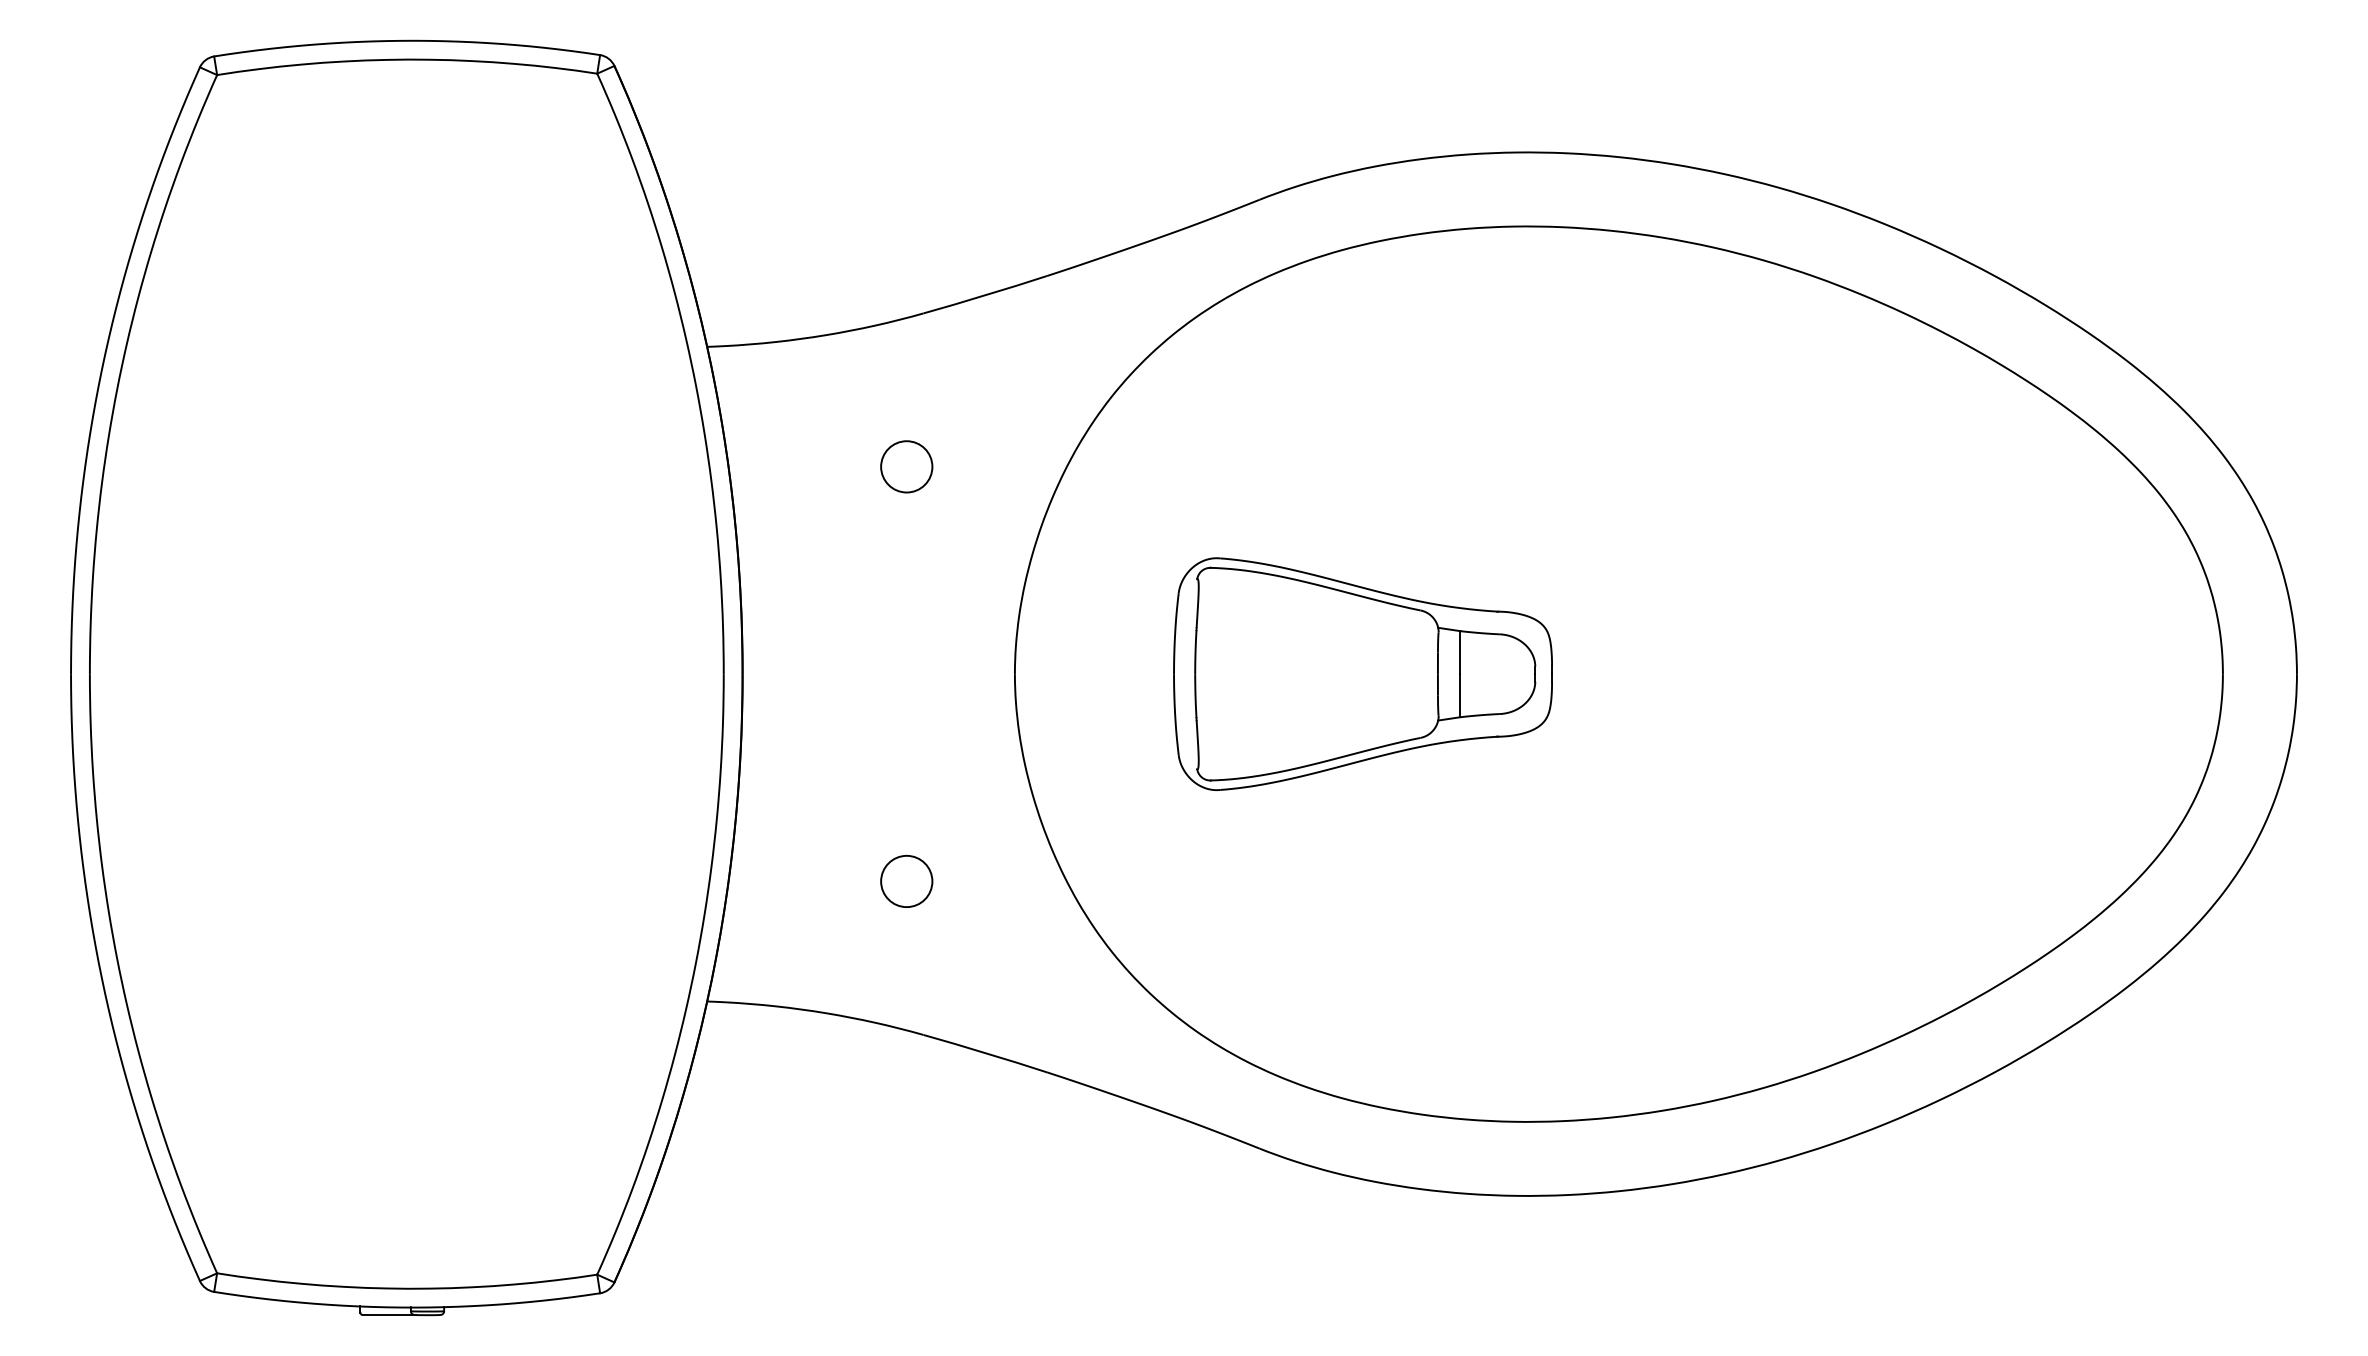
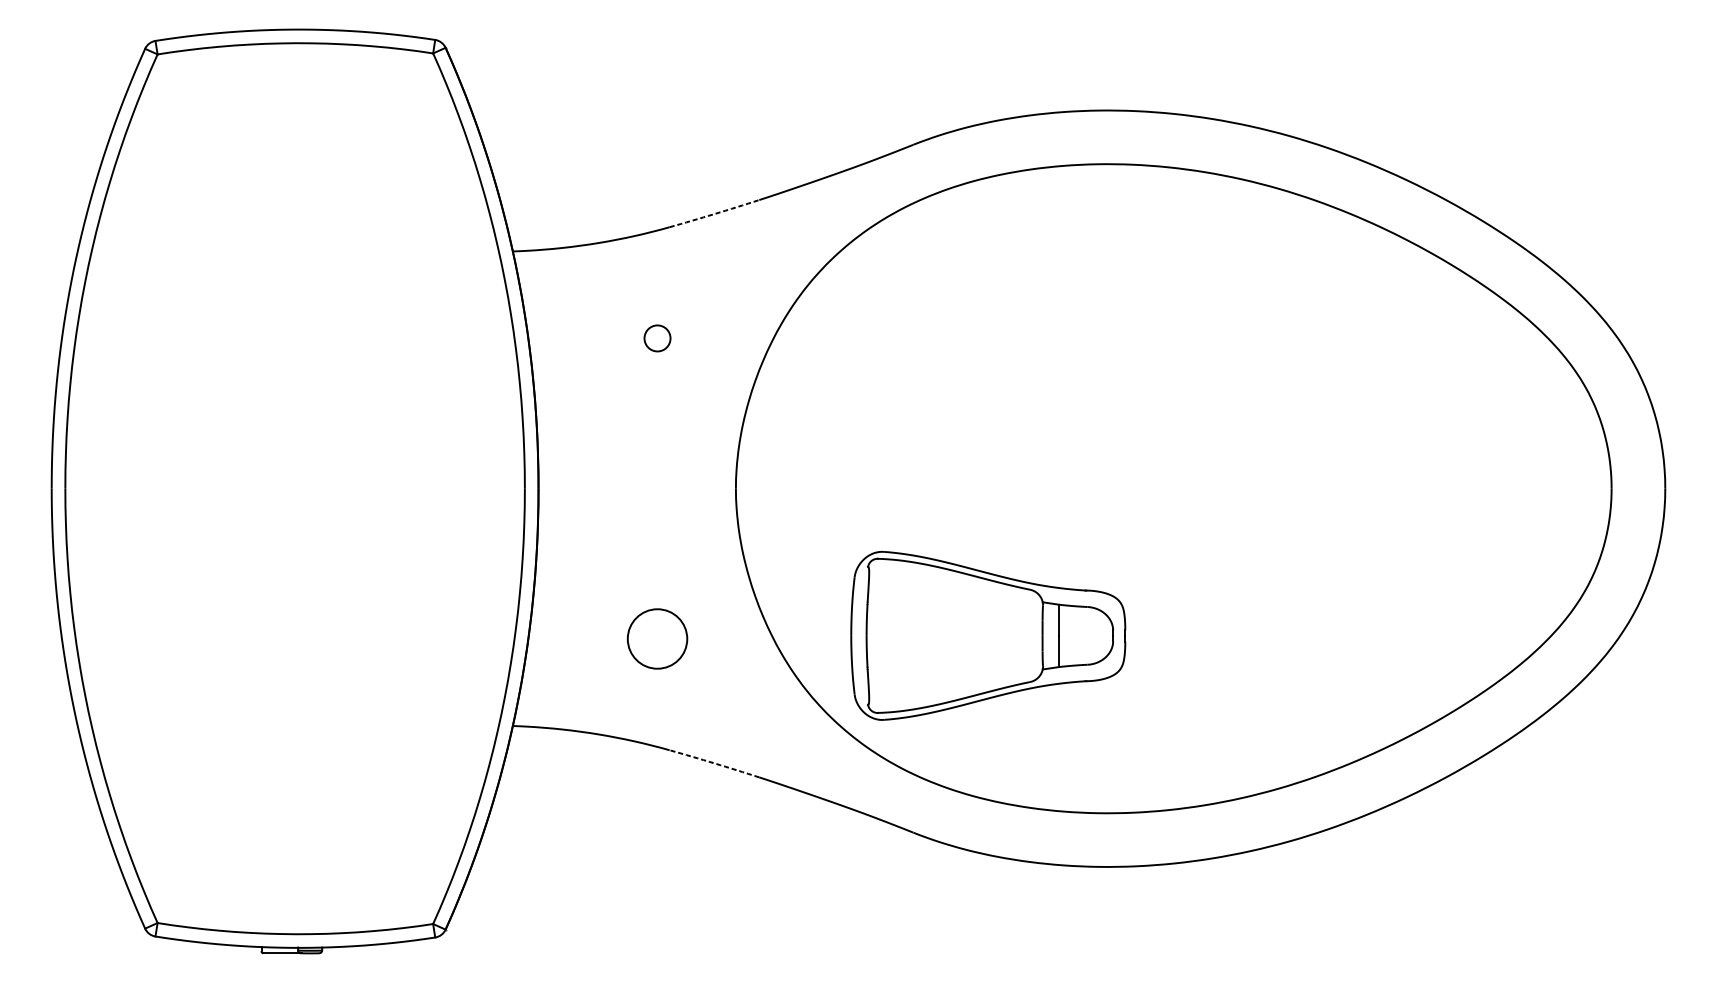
arc: (985, 295) -> (714, 214), solid -> dashed
circle: (906, 466) -> (657, 338), size x0.7
part: (1362, 673) -> (987, 635), moved
circle: (906, 881) -> (657, 639), size x1.6
arc: (985, 1053) -> (714, 763), solid -> dashed

